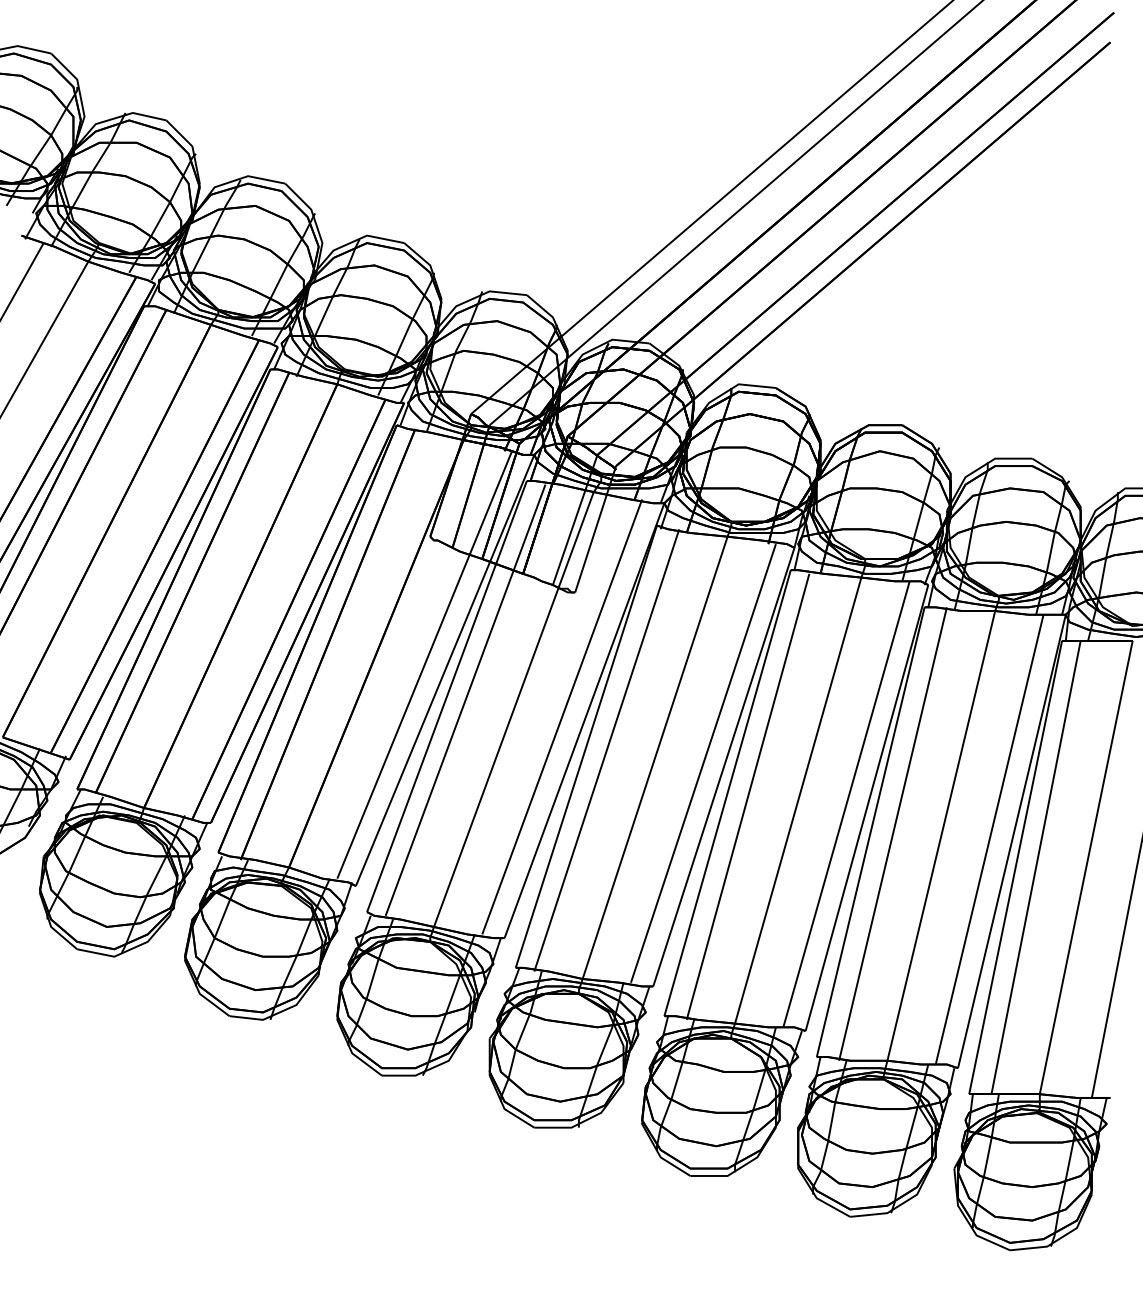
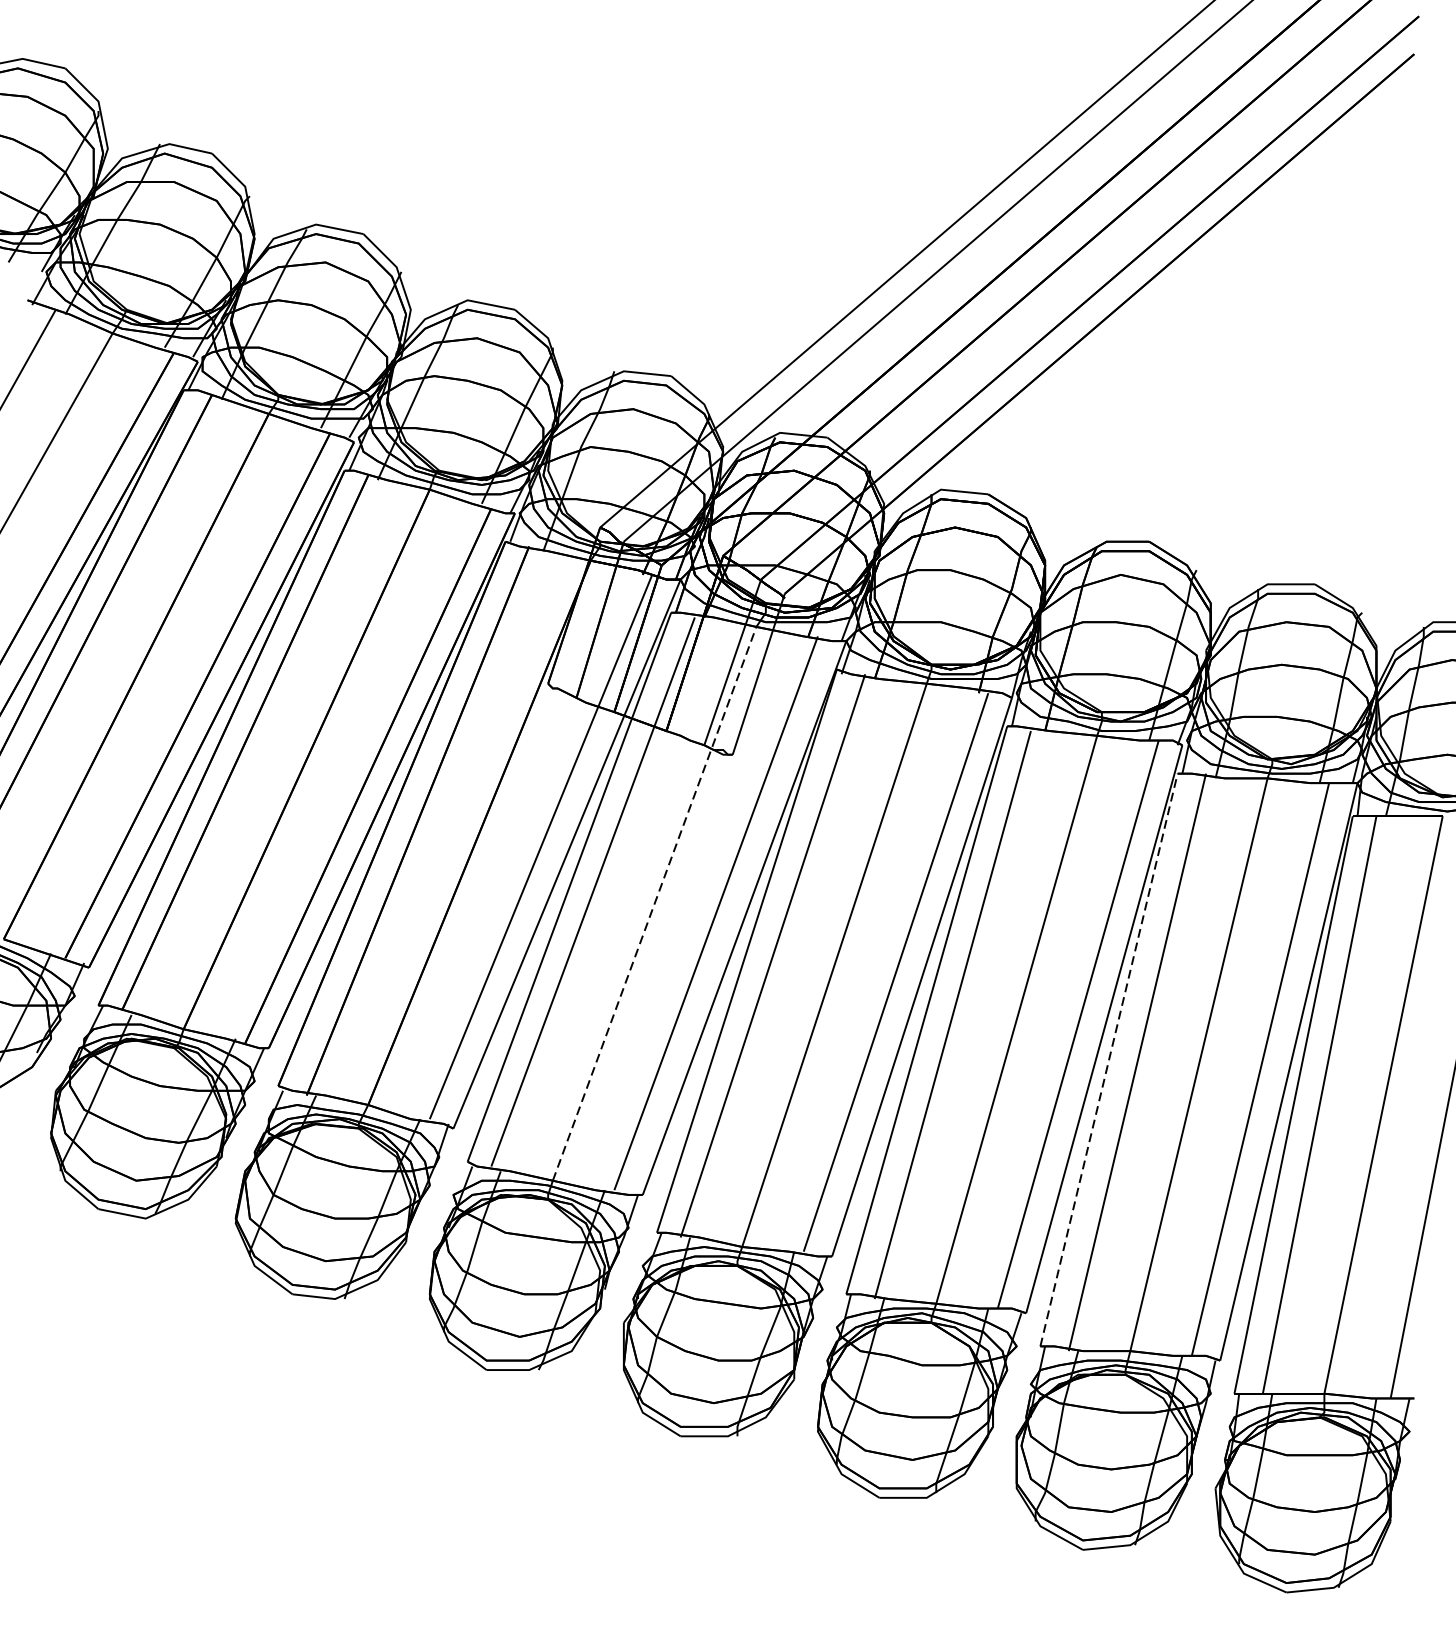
line: (513, 709) -> (654, 903), solid -> dashed
line: (870, 831) -> (1108, 1059), solid -> dashed

